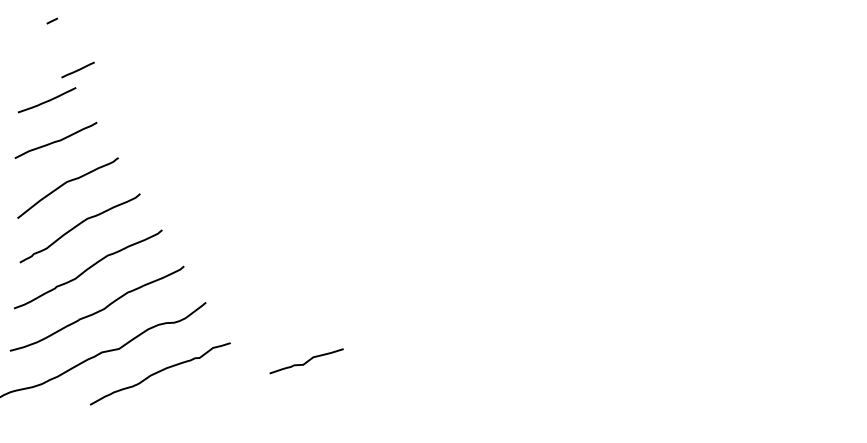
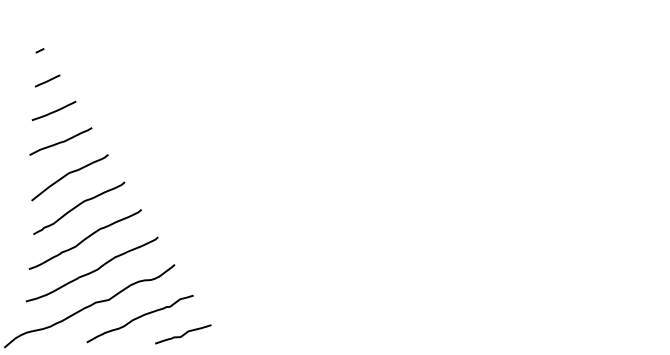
line: (51, 20) -> (39, 50), moved
line: (77, 69) -> (47, 80), moved
curve: (306, 361) -> (183, 334), moved

